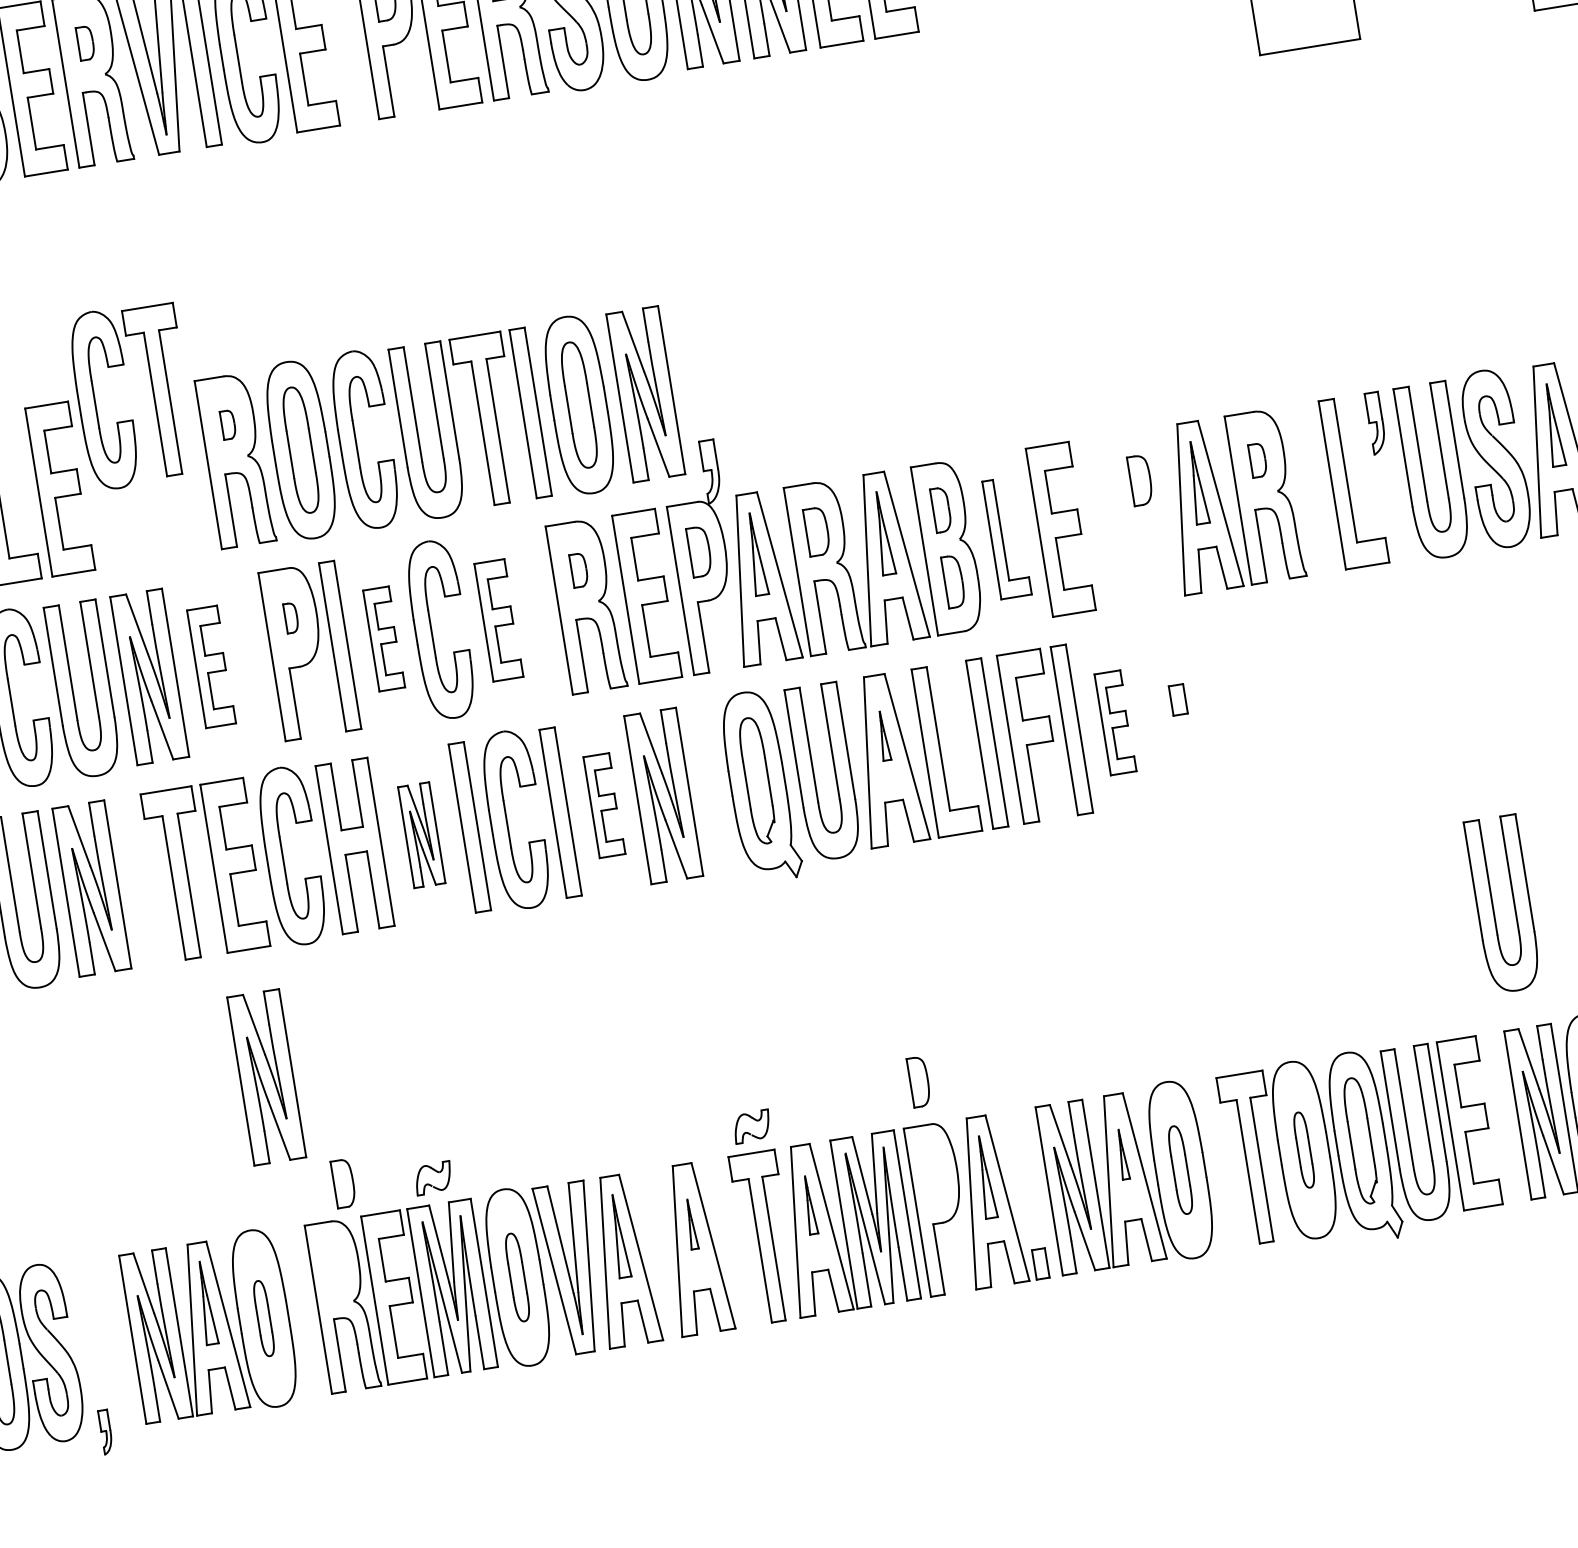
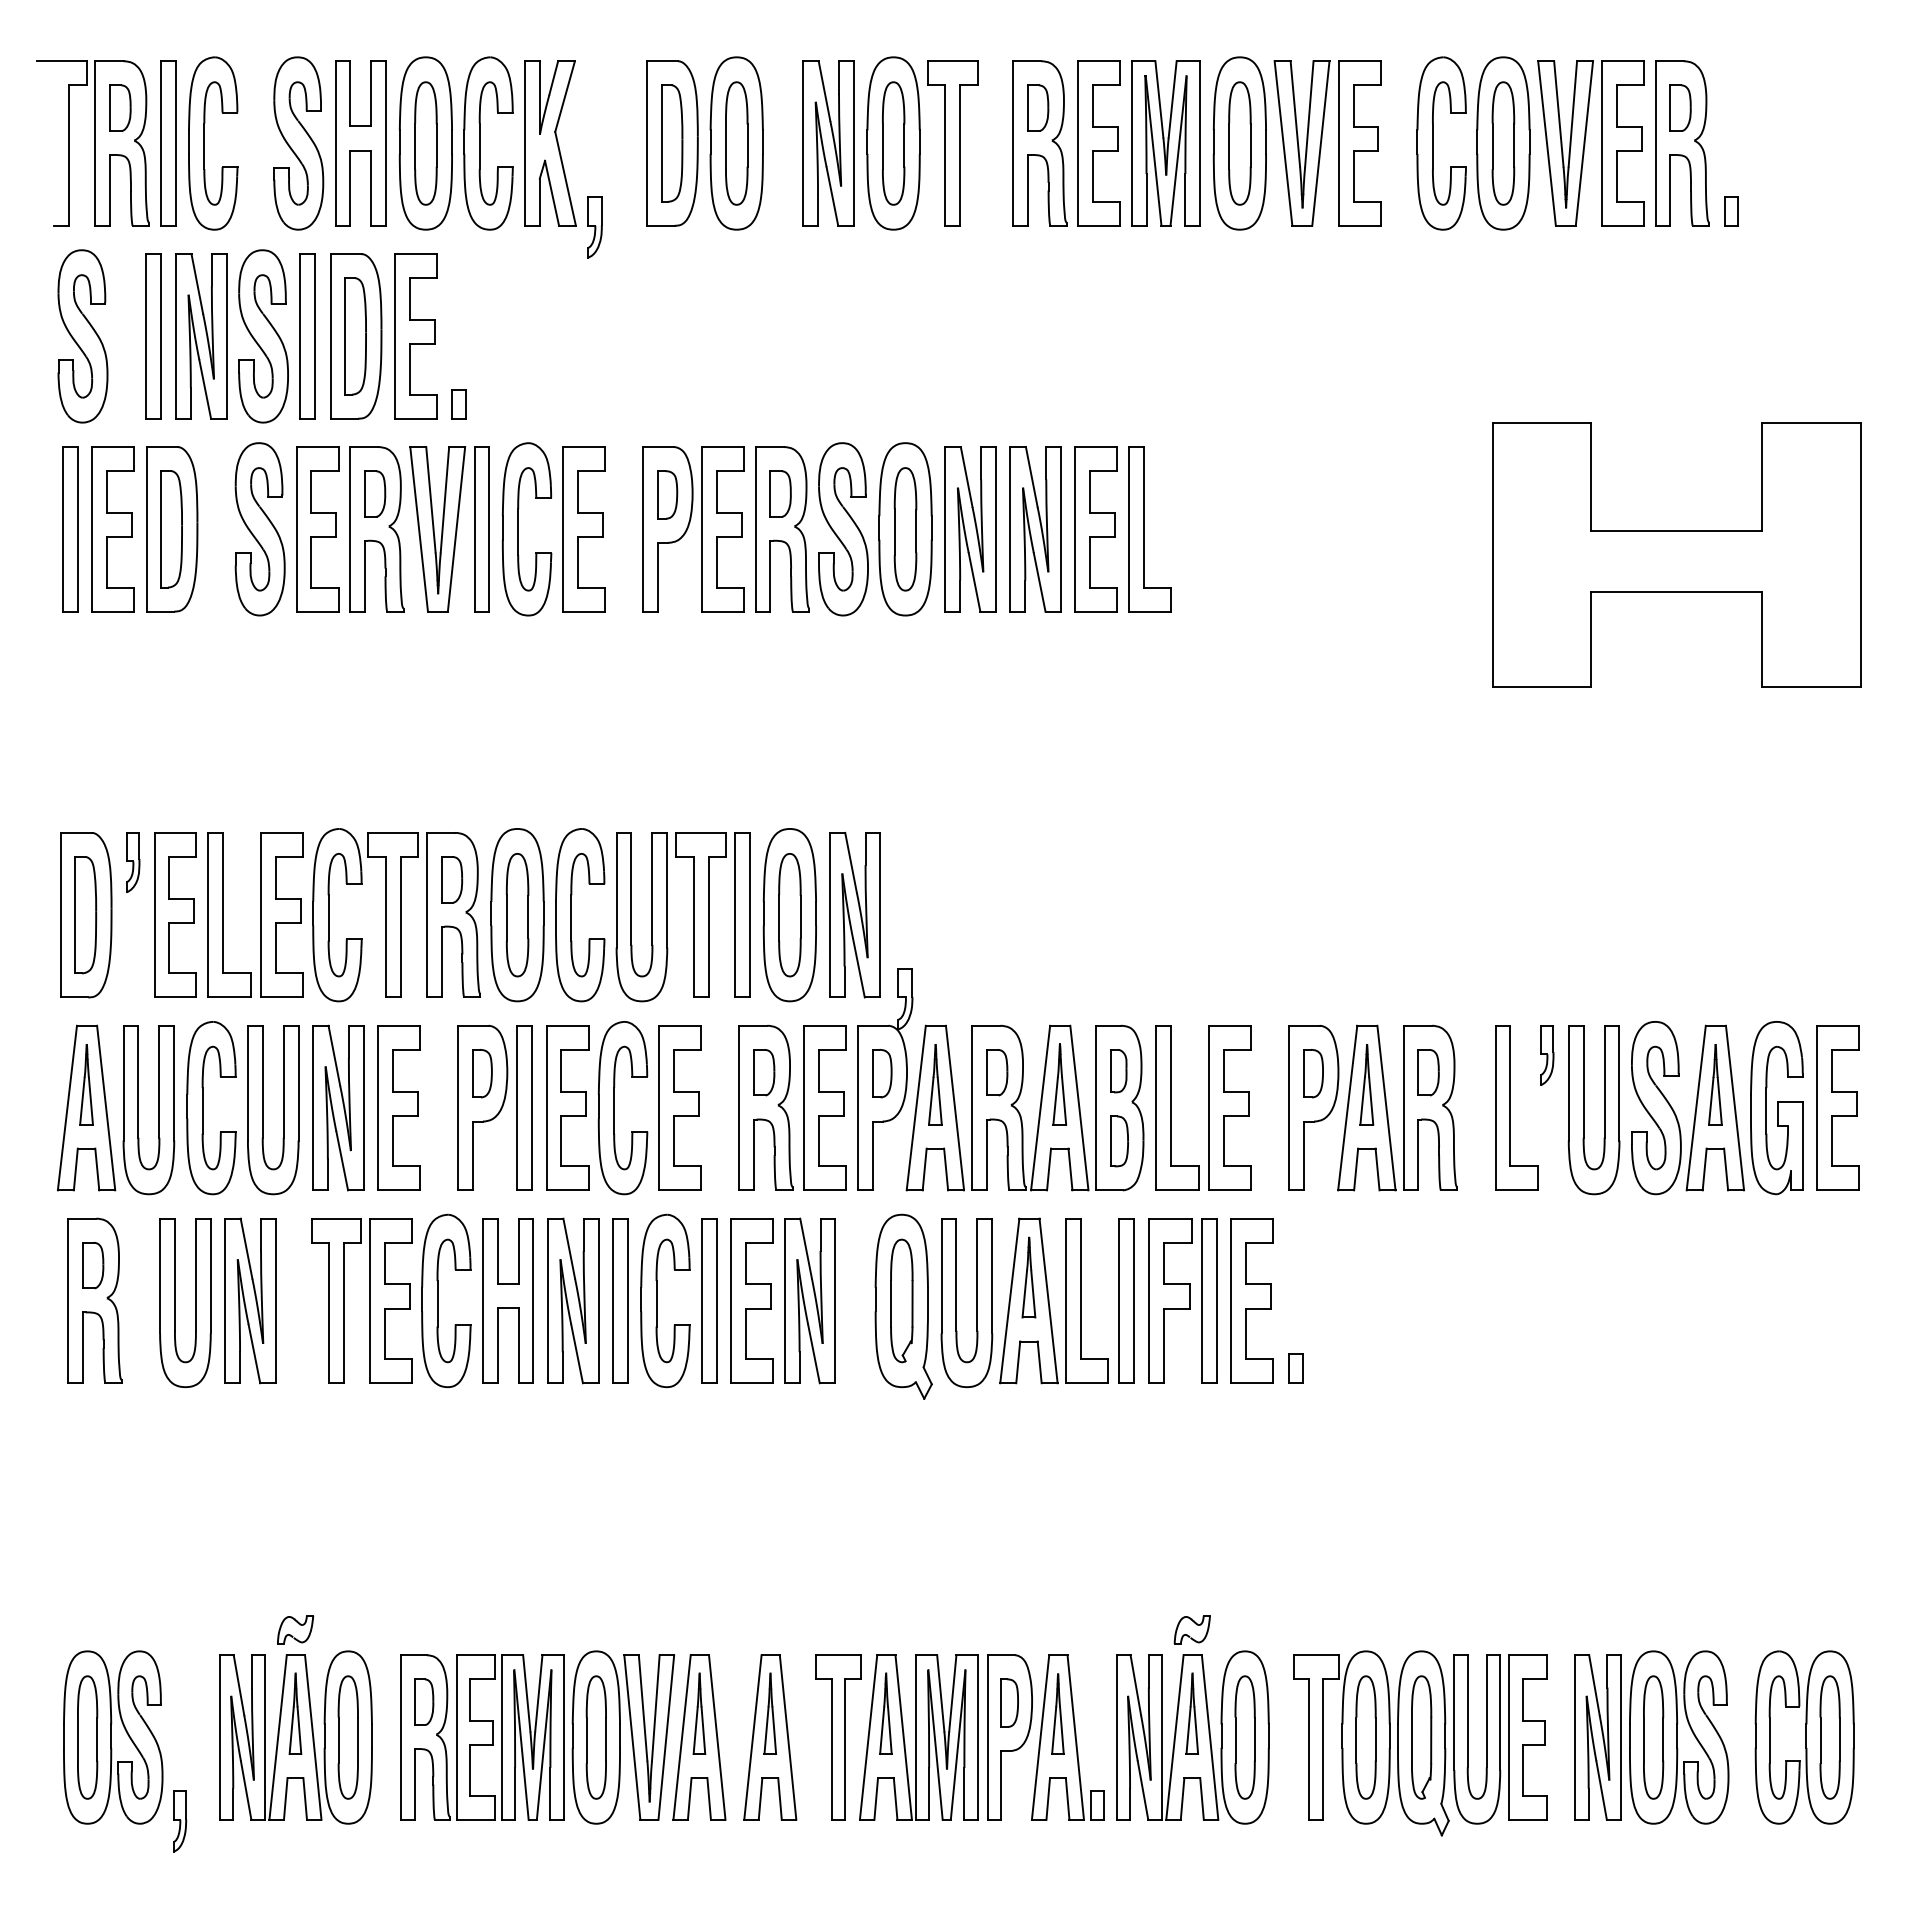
part: (85, 42) -> (375, 493), size x1.43
part: (153, 392) -> (385, 915), moved
part: (228, 424) -> (452, 879), size x1.67
part: (1257, 460) -> (1428, 1072), size x1.43
part: (1146, 514) -> (1313, 1107), added
part: (1007, 537) -> (1177, 1107), size x1.43
part: (579, 570) -> (764, 1072), size x1.43
part: (291, 617) -> (482, 1073), size x1.67
part: (498, 619) -> (679, 1107), size x1.43
part: (383, 638) -> (567, 1107), size x1.67
part: (211, 666) -> (398, 1107), size x1.43
part: (1178, 699) -> (1295, 1368), moved
part: (1114, 722) -> (1251, 1300), size x1.67
part: (883, 735) -> (1028, 1277), size x1.67
part: (603, 805) -> (751, 1300), size x1.67
part: (421, 834) -> (573, 1300), size x1.67
part: (1493, 906) -> (1584, 1534), removed
part: (266, 1077) -> (387, 1507), removed
part: (919, 1081) -> (1009, 1702), moved
part: (751, 1126) -> (1191, 1629), moved
part: (1303, 1150) -> (1365, 1737), size x1.67
part: (1121, 1154) -> (1191, 1713), size x1.67
part: (1179, 1170) -> (1244, 1737), size x1.43
part: (433, 1177) -> (295, 1629), moved
part: (344, 1182) -> (424, 1701), moved
part: (809, 1205) -> (885, 1713), size x1.43
part: (690, 1224) -> (769, 1713), size x1.67
part: (516, 1277) -> (595, 1737), size x1.43
part: (263, 1318) -> (347, 1737), size x1.67
part: (106, 1432) -> (180, 1821), size x1.43

